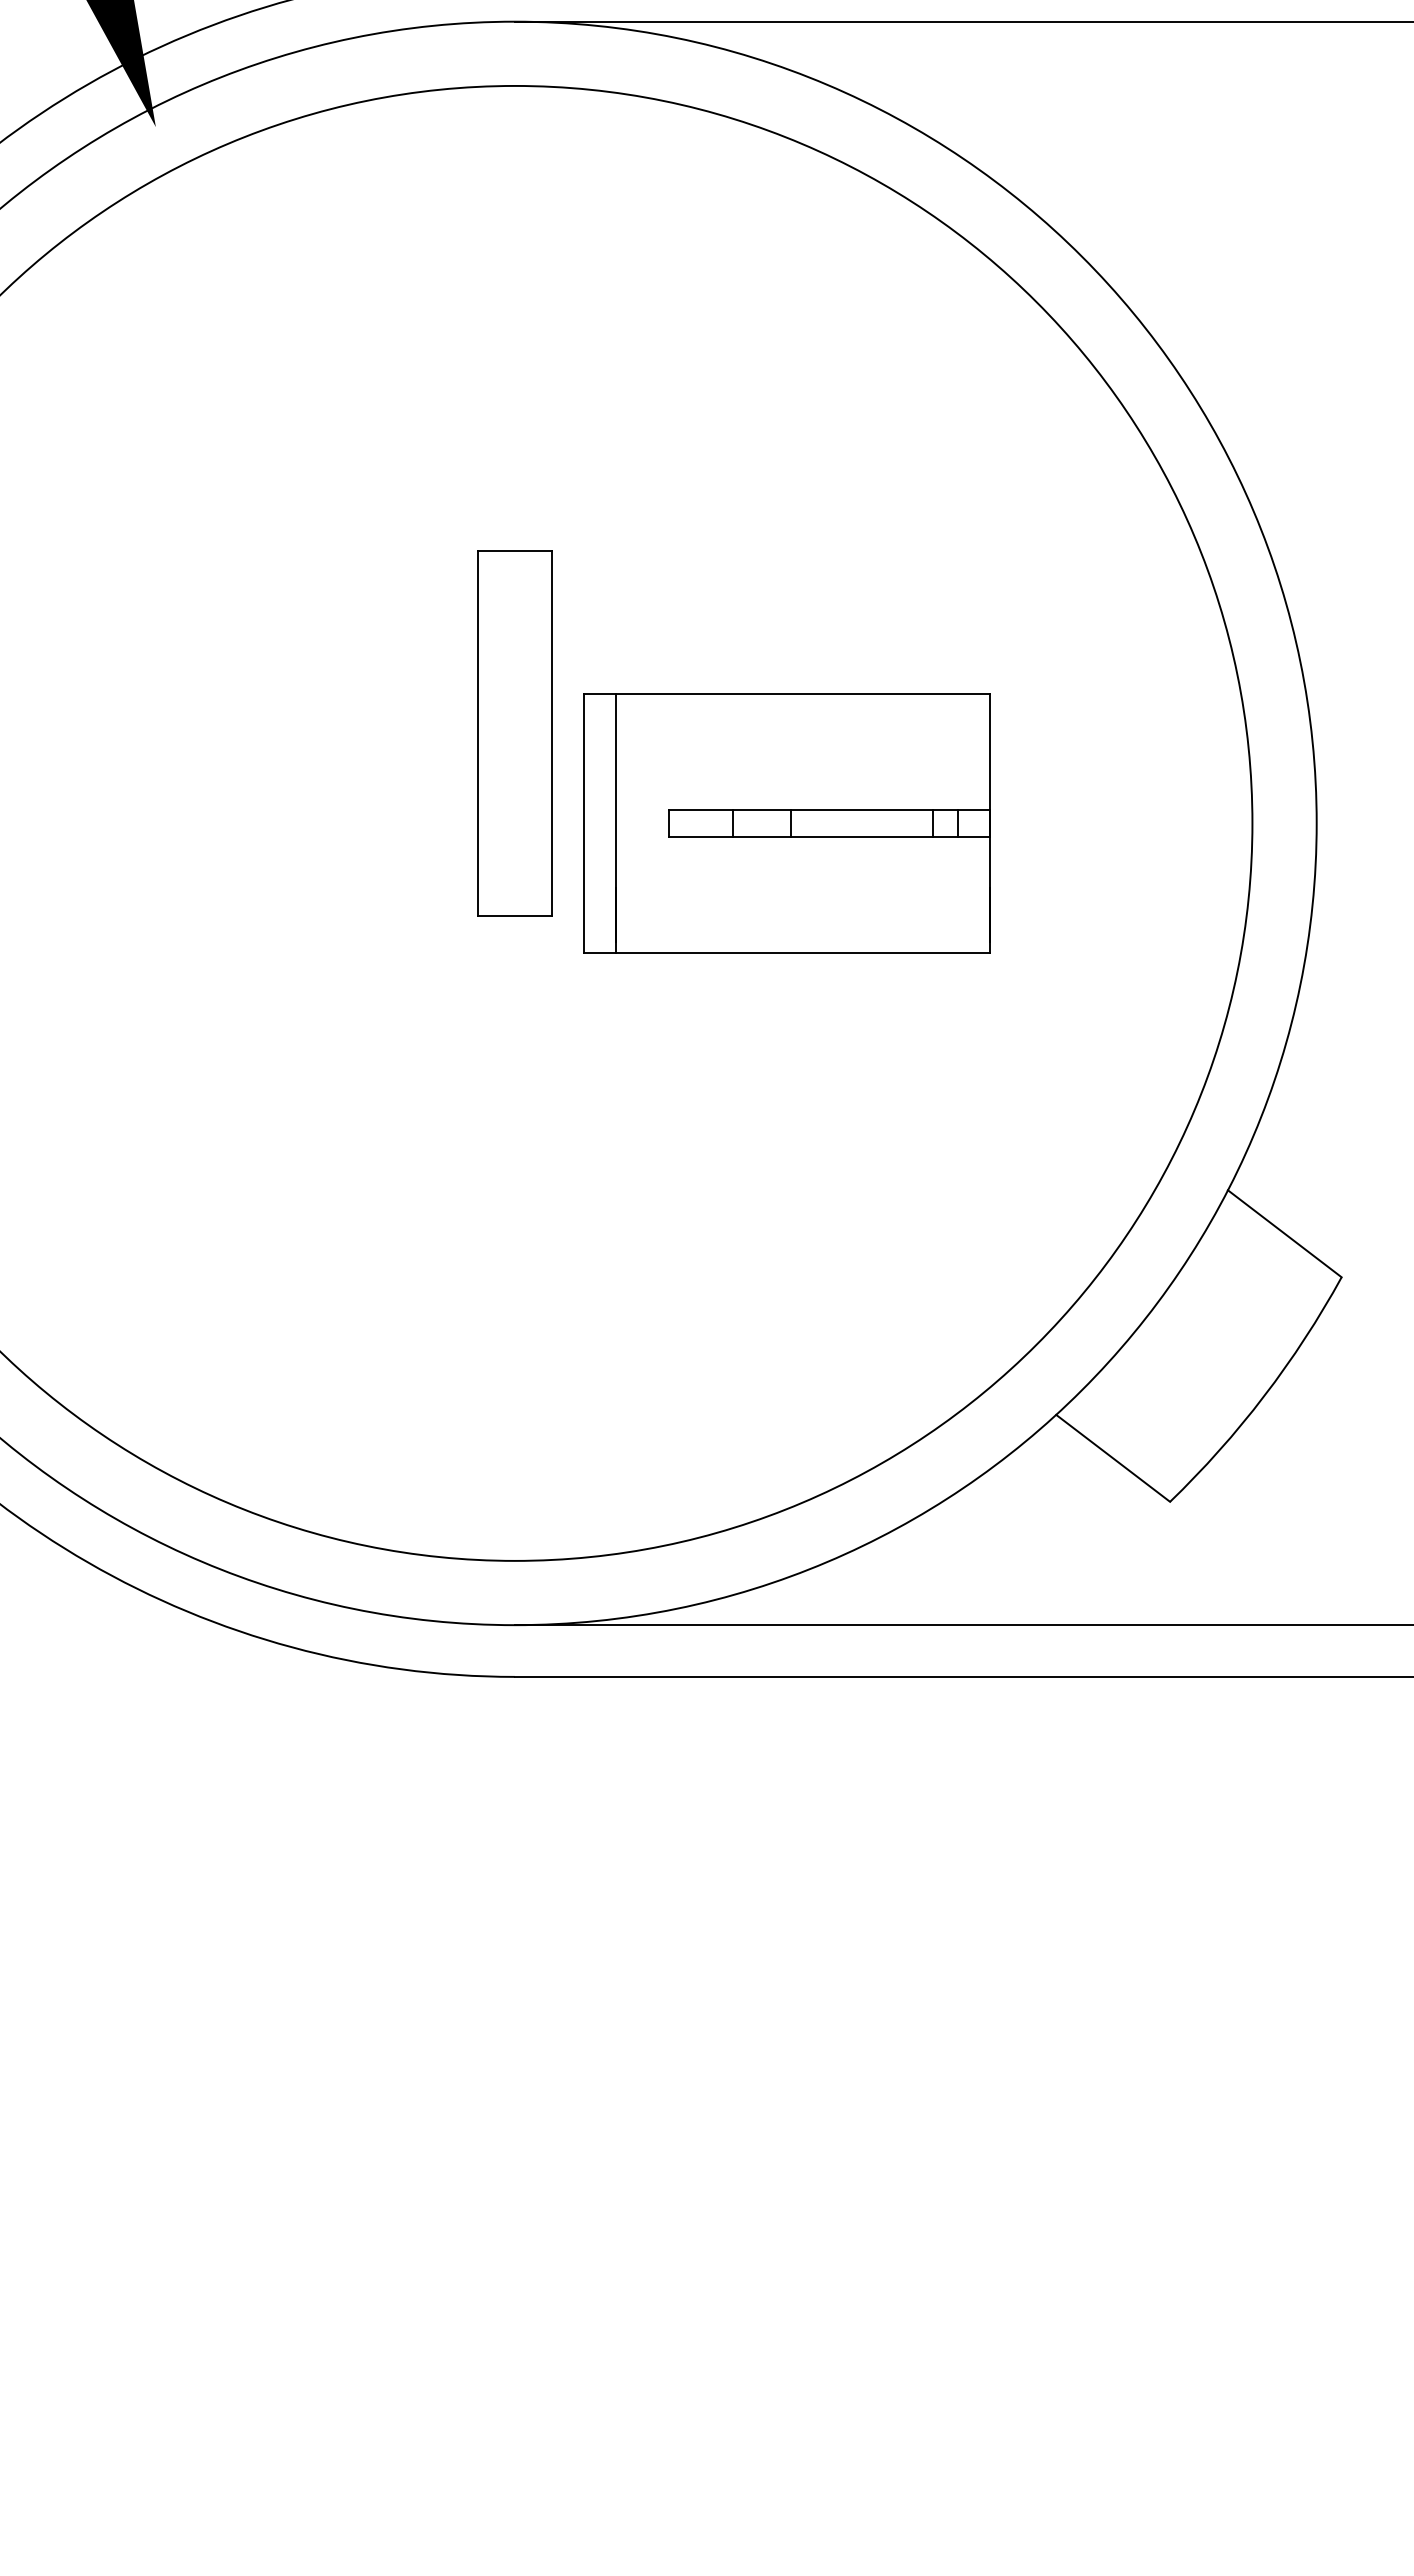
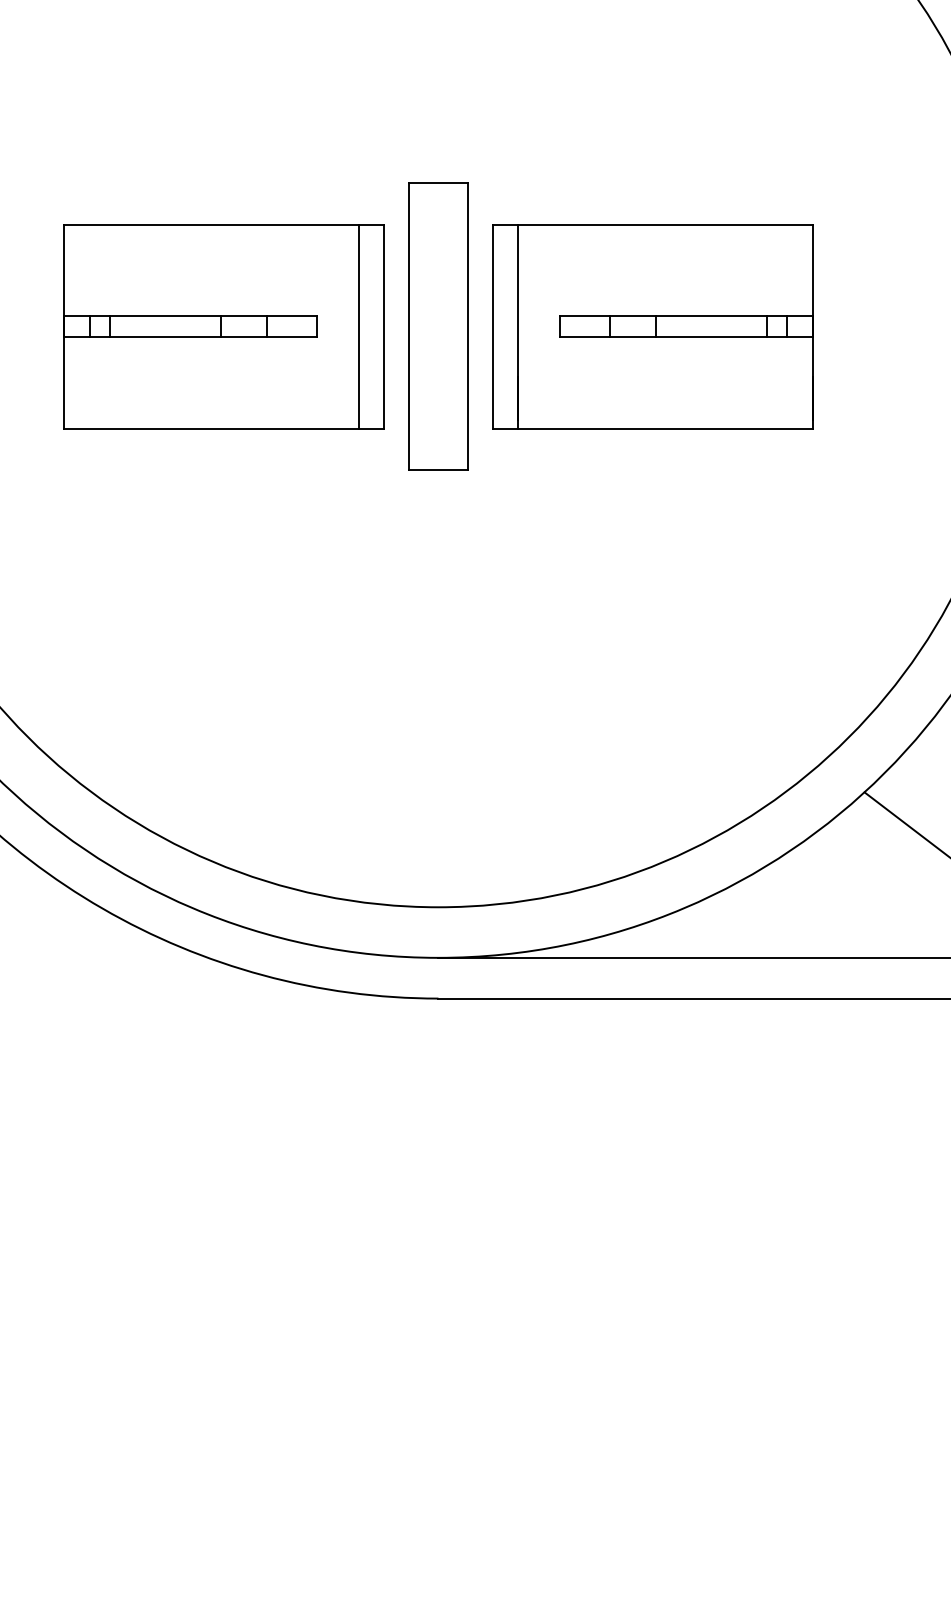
part: (514, 733) -> (438, 326), moved
part: (242, 823) -> (224, 326), added

